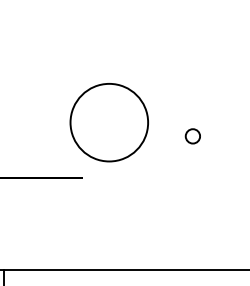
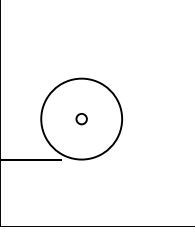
circle: (109, 121) -> (81, 118), size x1.43
circle: (192, 136) -> (81, 119), moved

